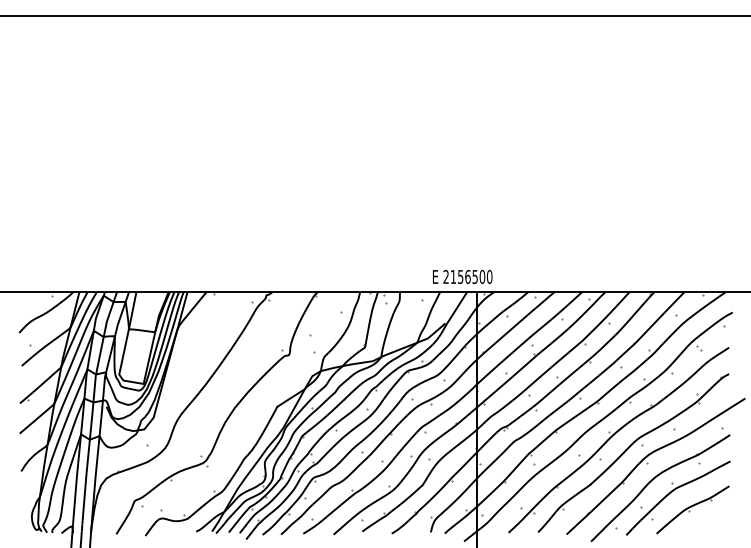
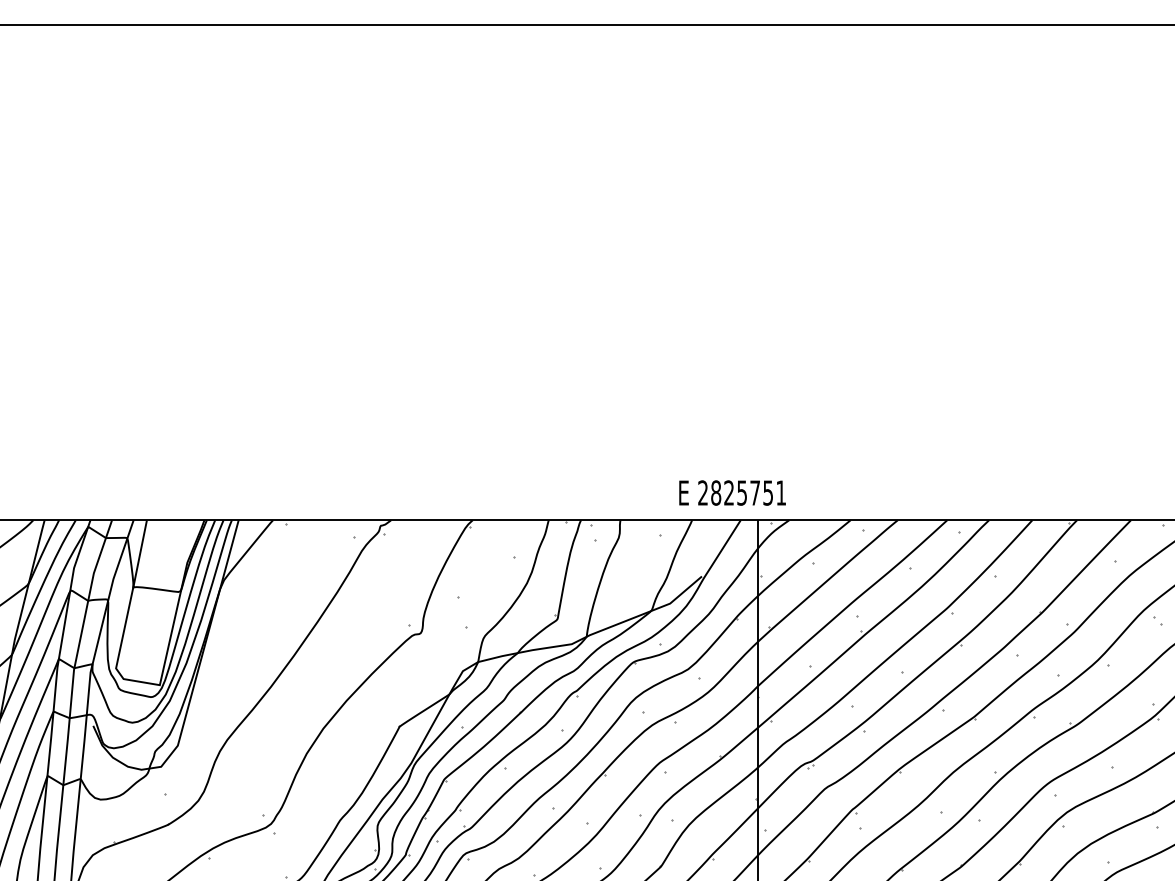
text: (471, 276) -> (748, 492), 2156500 -> 2825751

